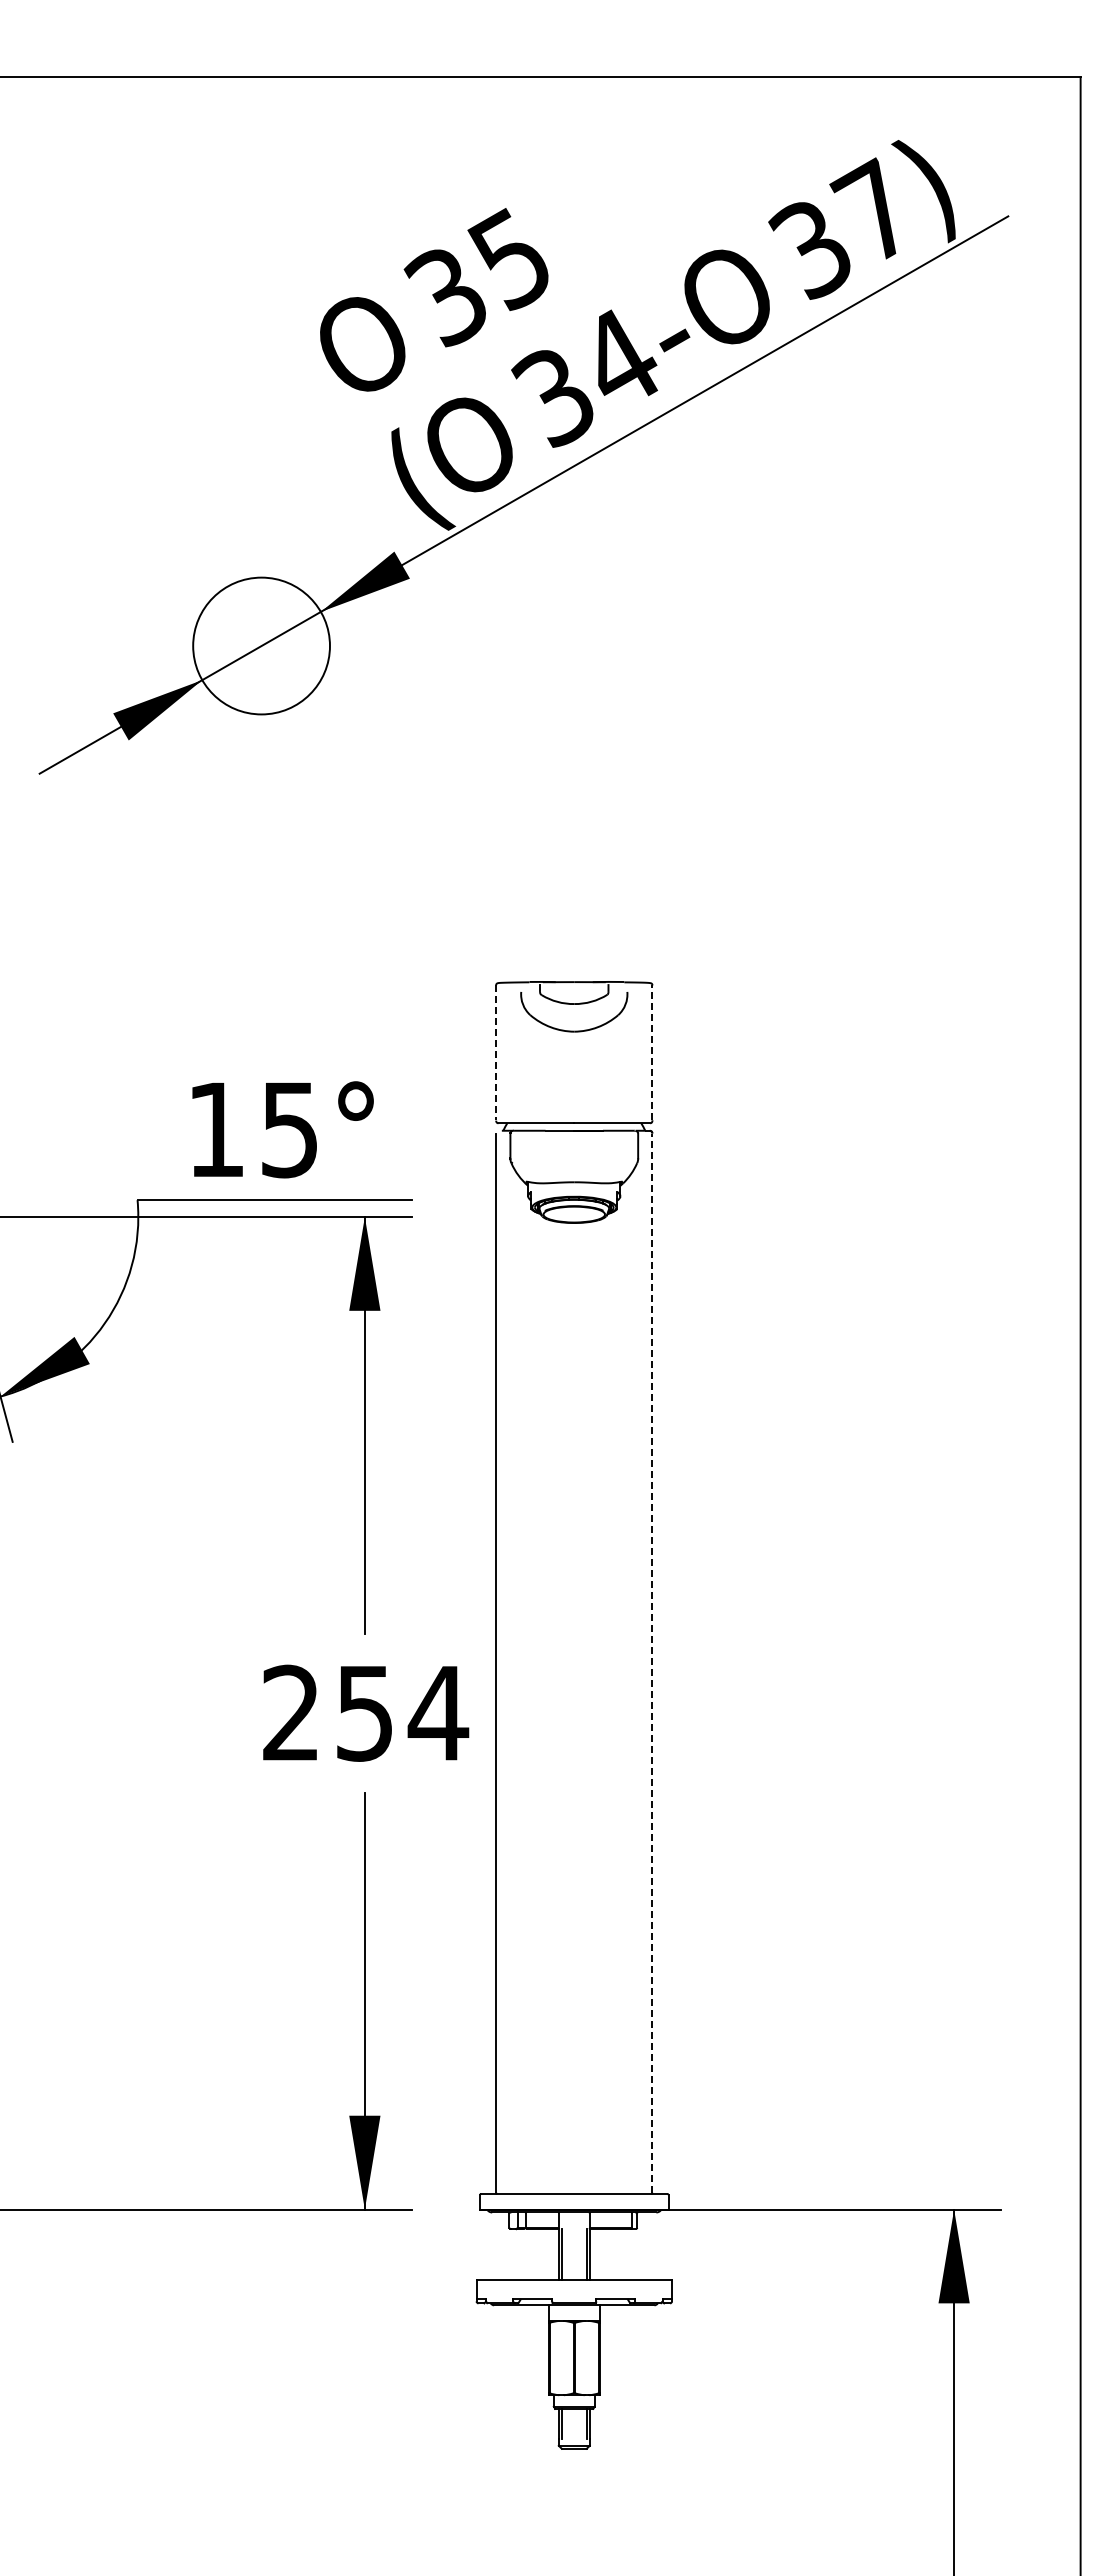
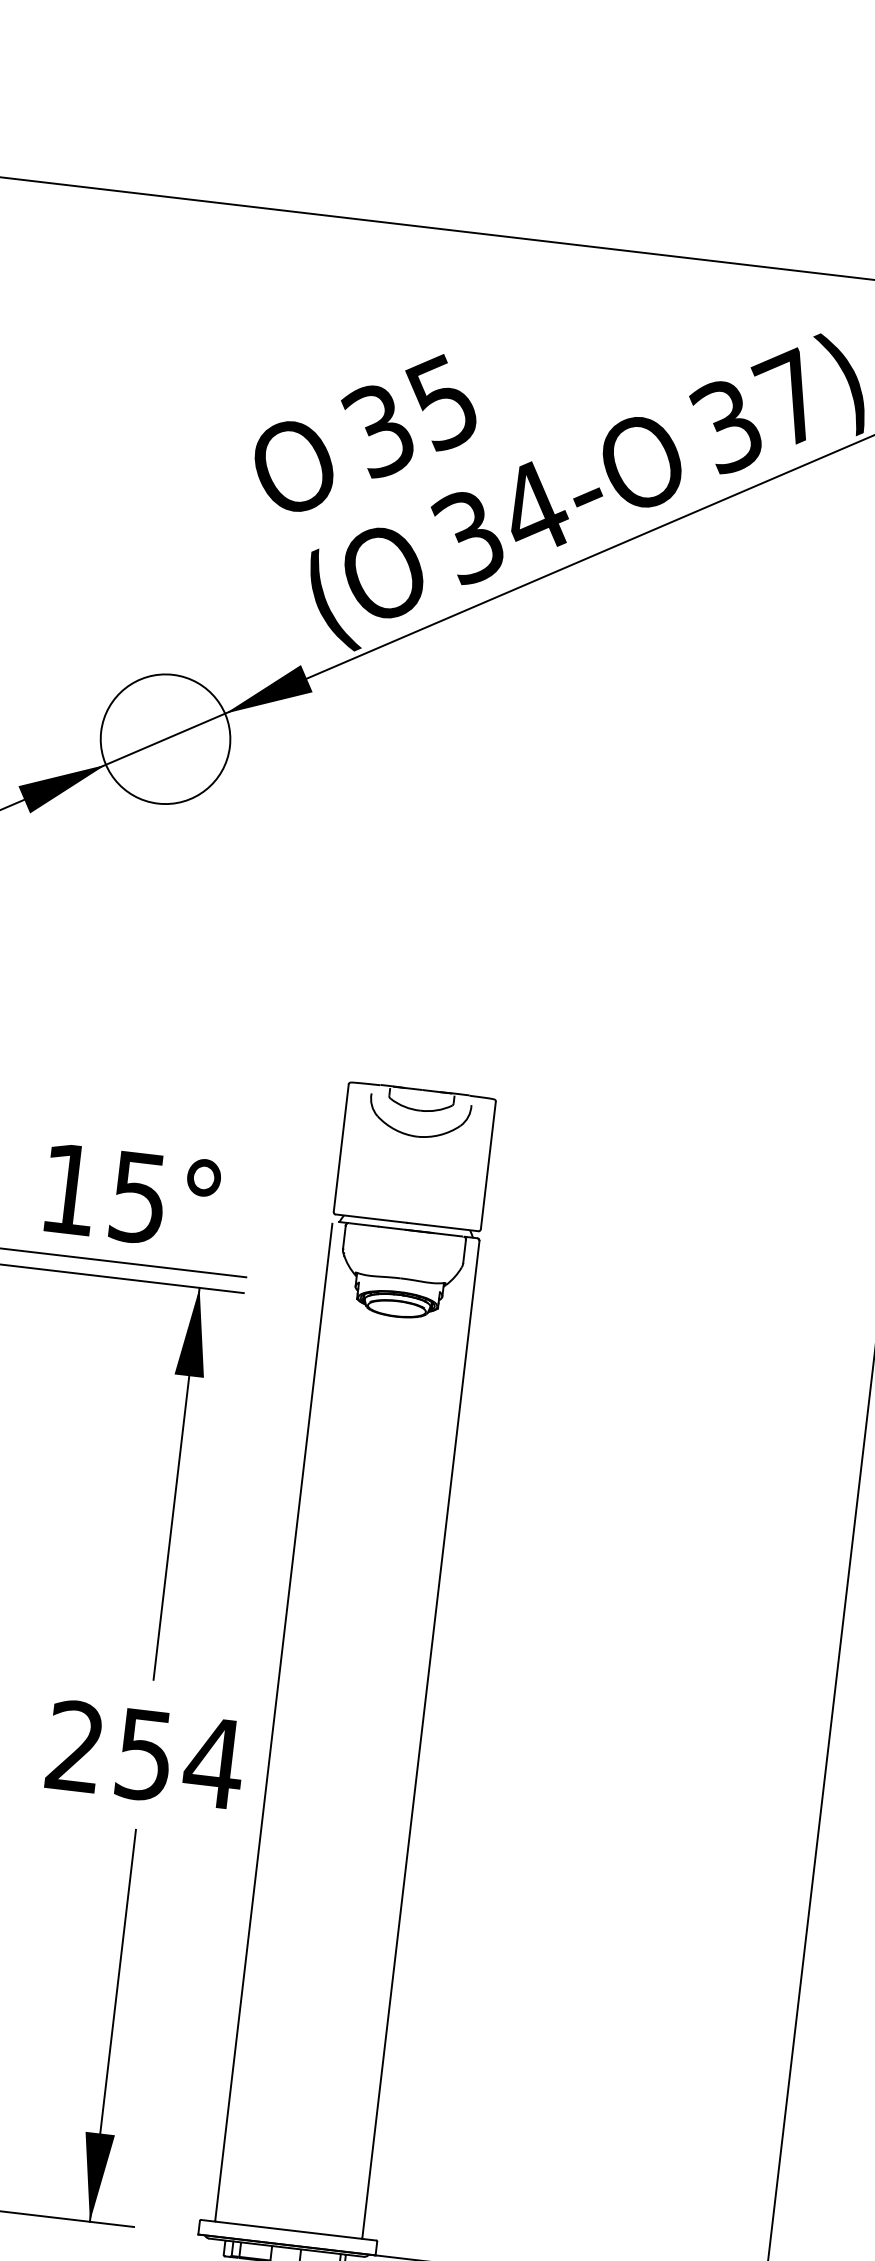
line: (652, 1052) -> (488, 1164), dashed -> solid
line: (496, 1053) -> (341, 1148), dashed -> solid
line: (652, 1663) -> (420, 1739), dashed -> solid

